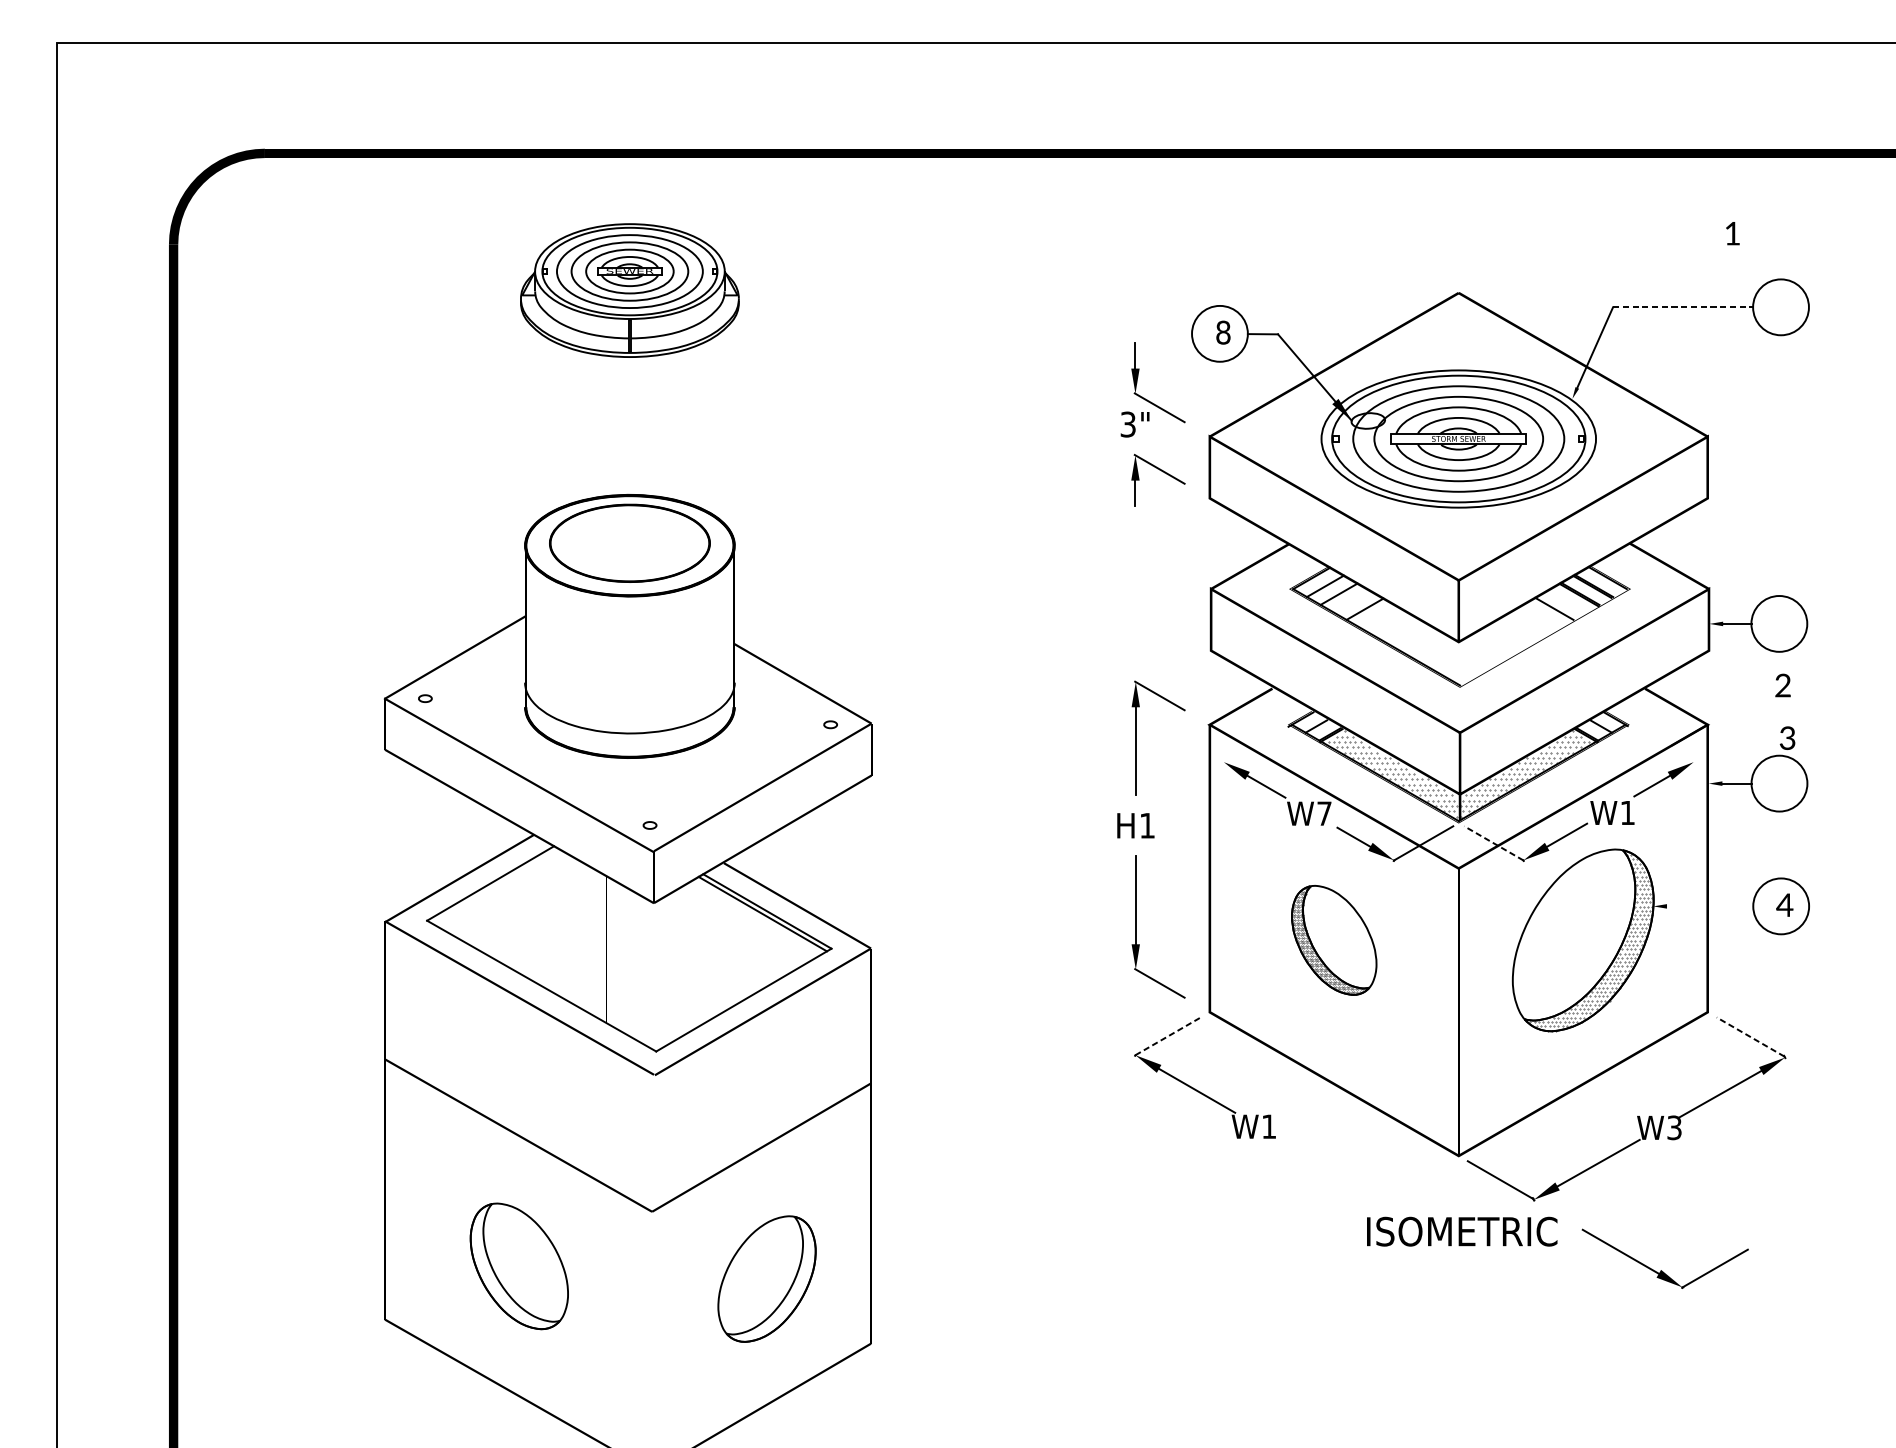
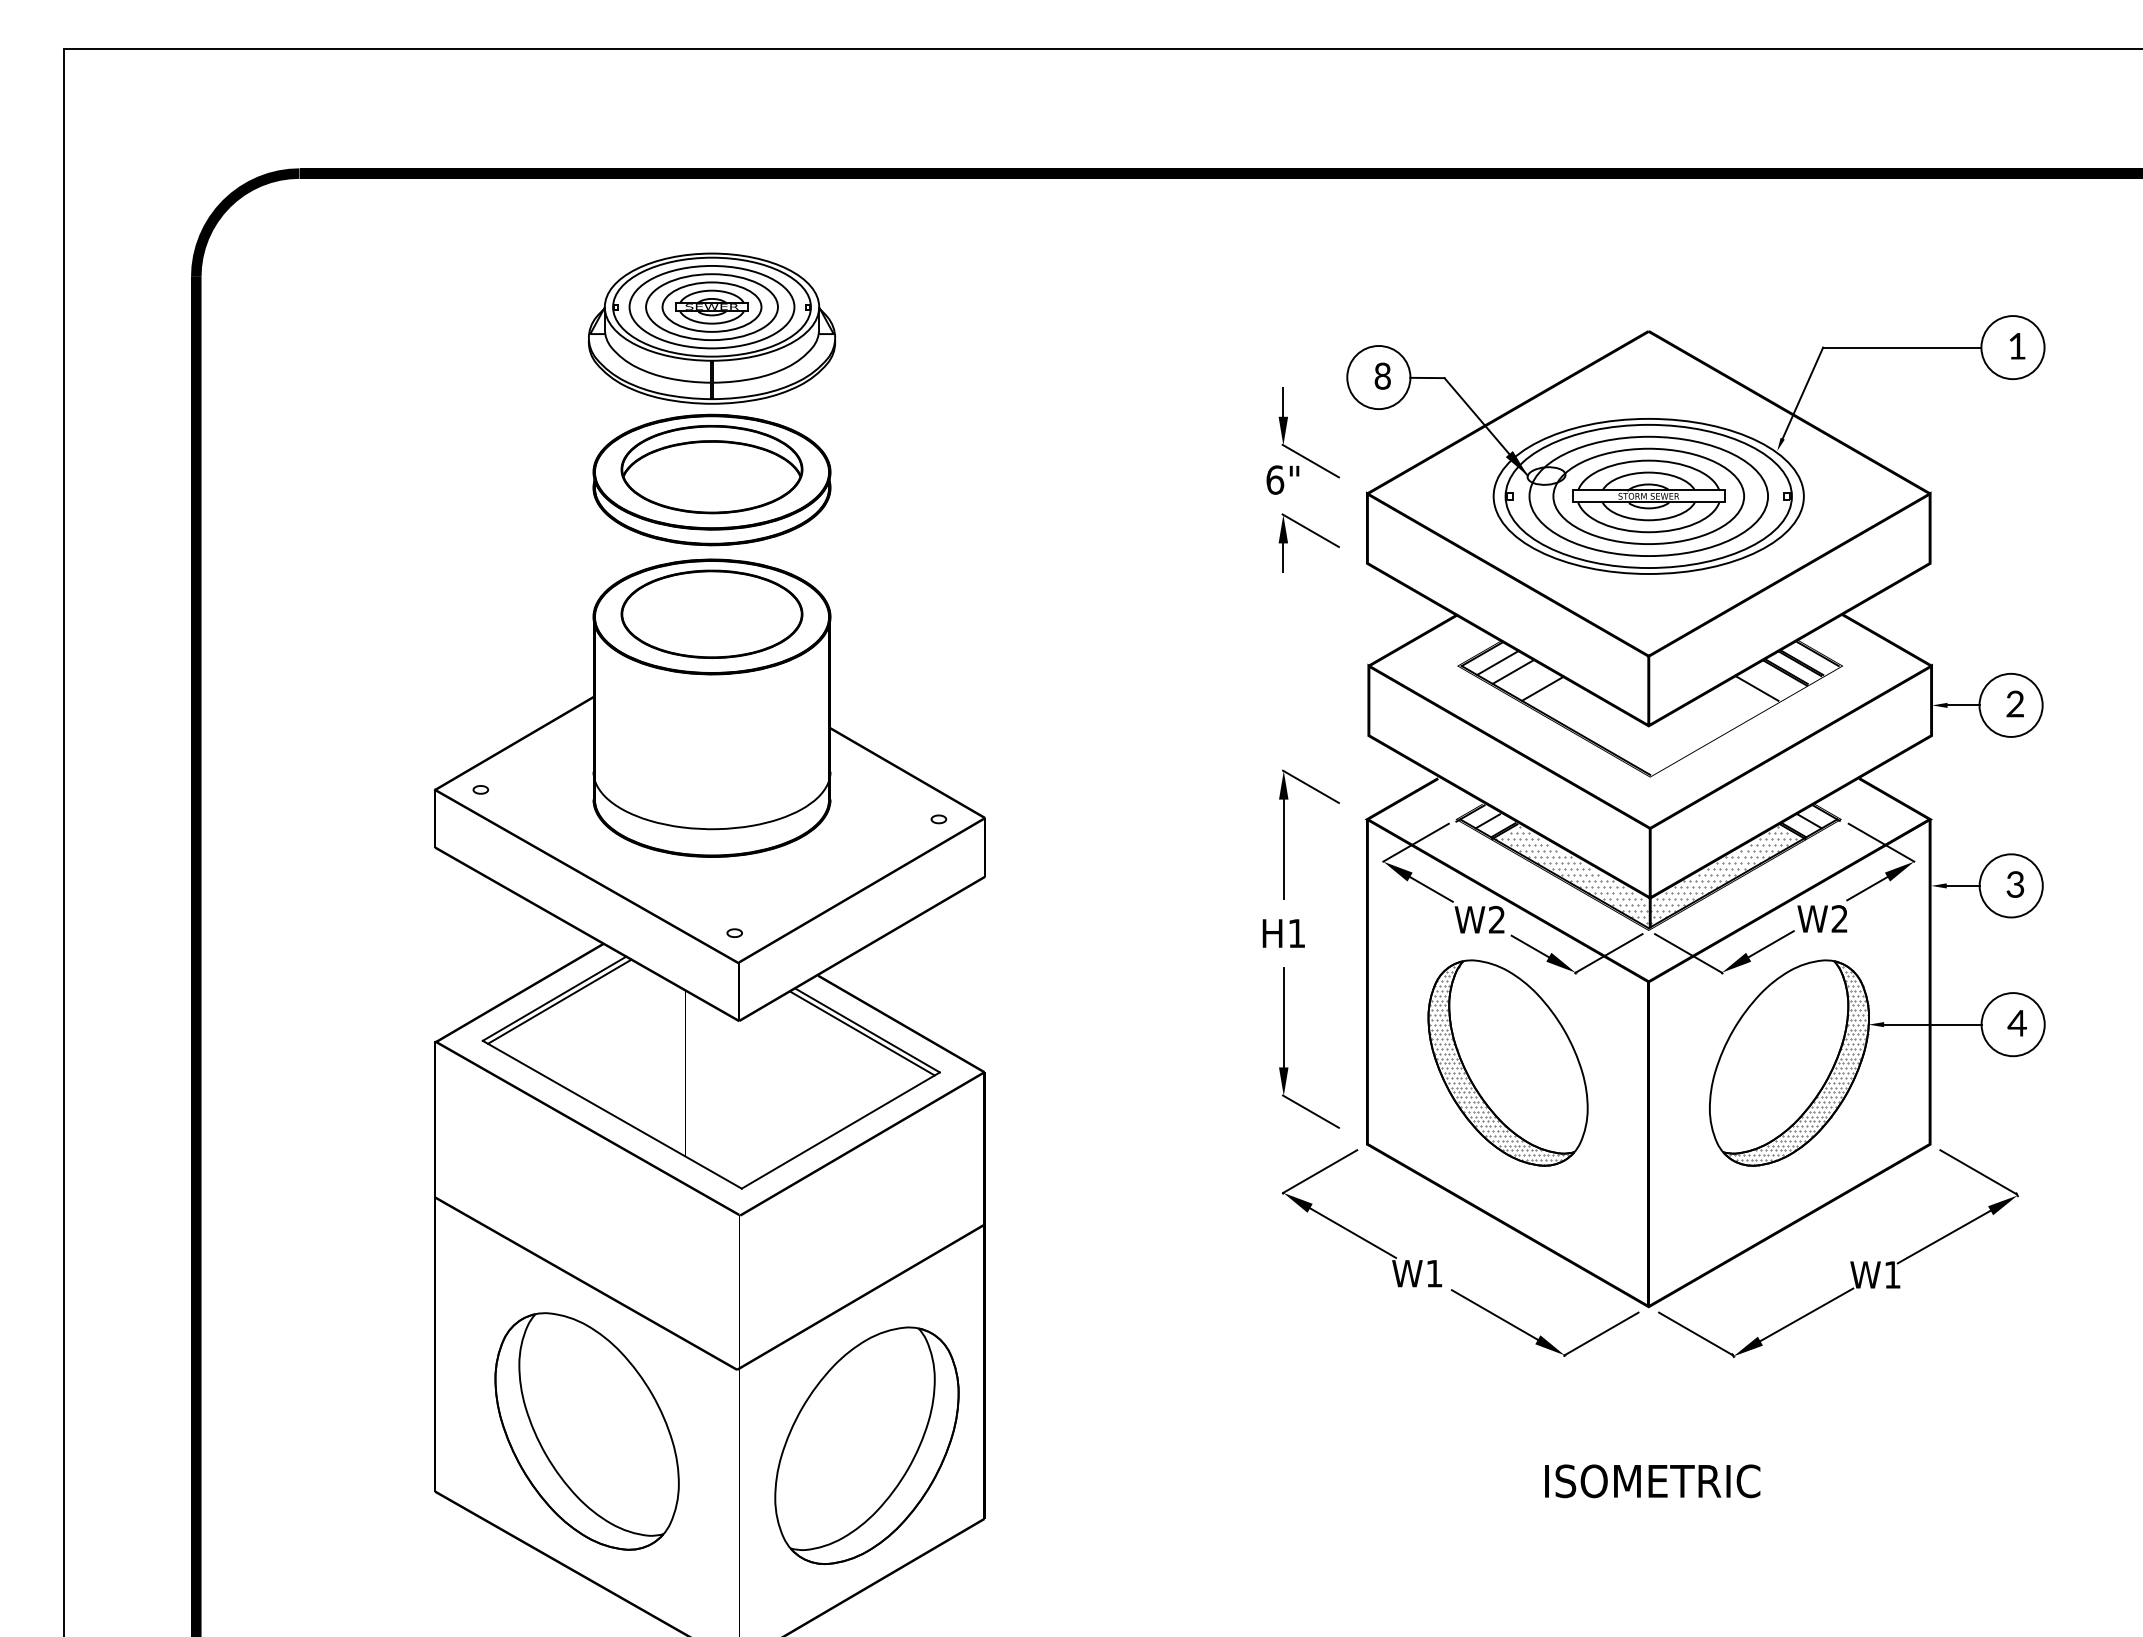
text: (1732, 233) -> (2017, 346), moved
line: (1683, 307) -> (1902, 347), dashed -> solid
part: (629, 424) -> (711, 479), added
text: (1128, 424) -> (1275, 479), 3" -> 6"
text: (1782, 685) -> (2014, 703), moved
text: (1786, 738) -> (2014, 884), moved
line: (1252, 745) -> (1415, 842), added
line: (1664, 745) -> (1881, 842), added
text: (1627, 812) -> (1839, 918), W1 -> W2
text: (1324, 813) -> (1496, 919), W7 -> W2
line: (1493, 843) -> (1688, 953), dashed -> solid
line: (494, 885) -> (559, 1001), added
line: (1709, 906) -> (1932, 1024), added
part: (1333, 939) -> (1507, 1062), size x1.67
line: (1168, 1036) -> (1320, 1171), dashed -> solid
line: (1750, 1037) -> (1978, 1172), dashed -> solid
text: (1674, 1127) -> (1892, 1274), W3 -> W1
text: (1462, 1231) -> (1652, 1481), moved
part: (518, 1266) -> (586, 1431), size x1.67
part: (1661, 1269) -> (1540, 1335), moved
part: (766, 1278) -> (866, 1445), size x1.67

